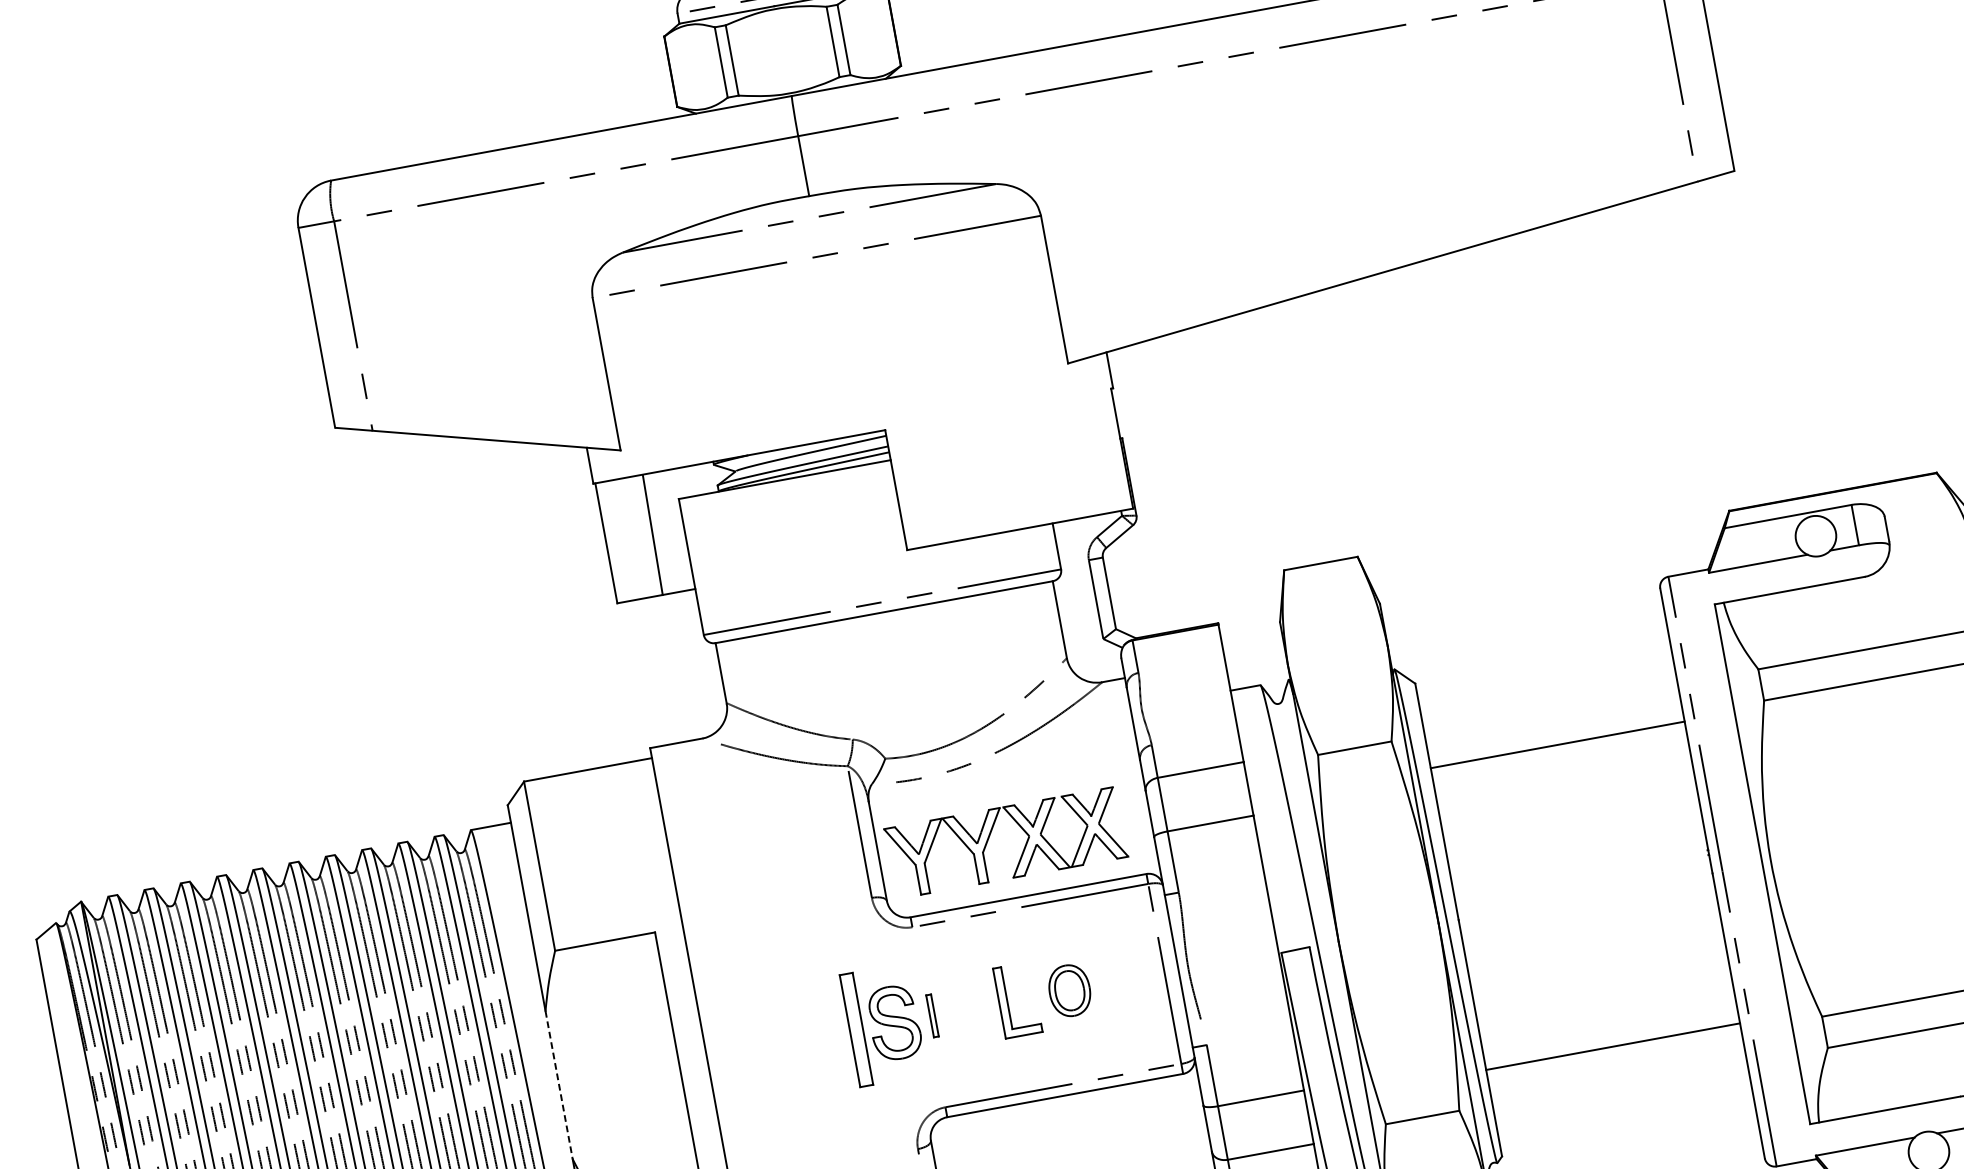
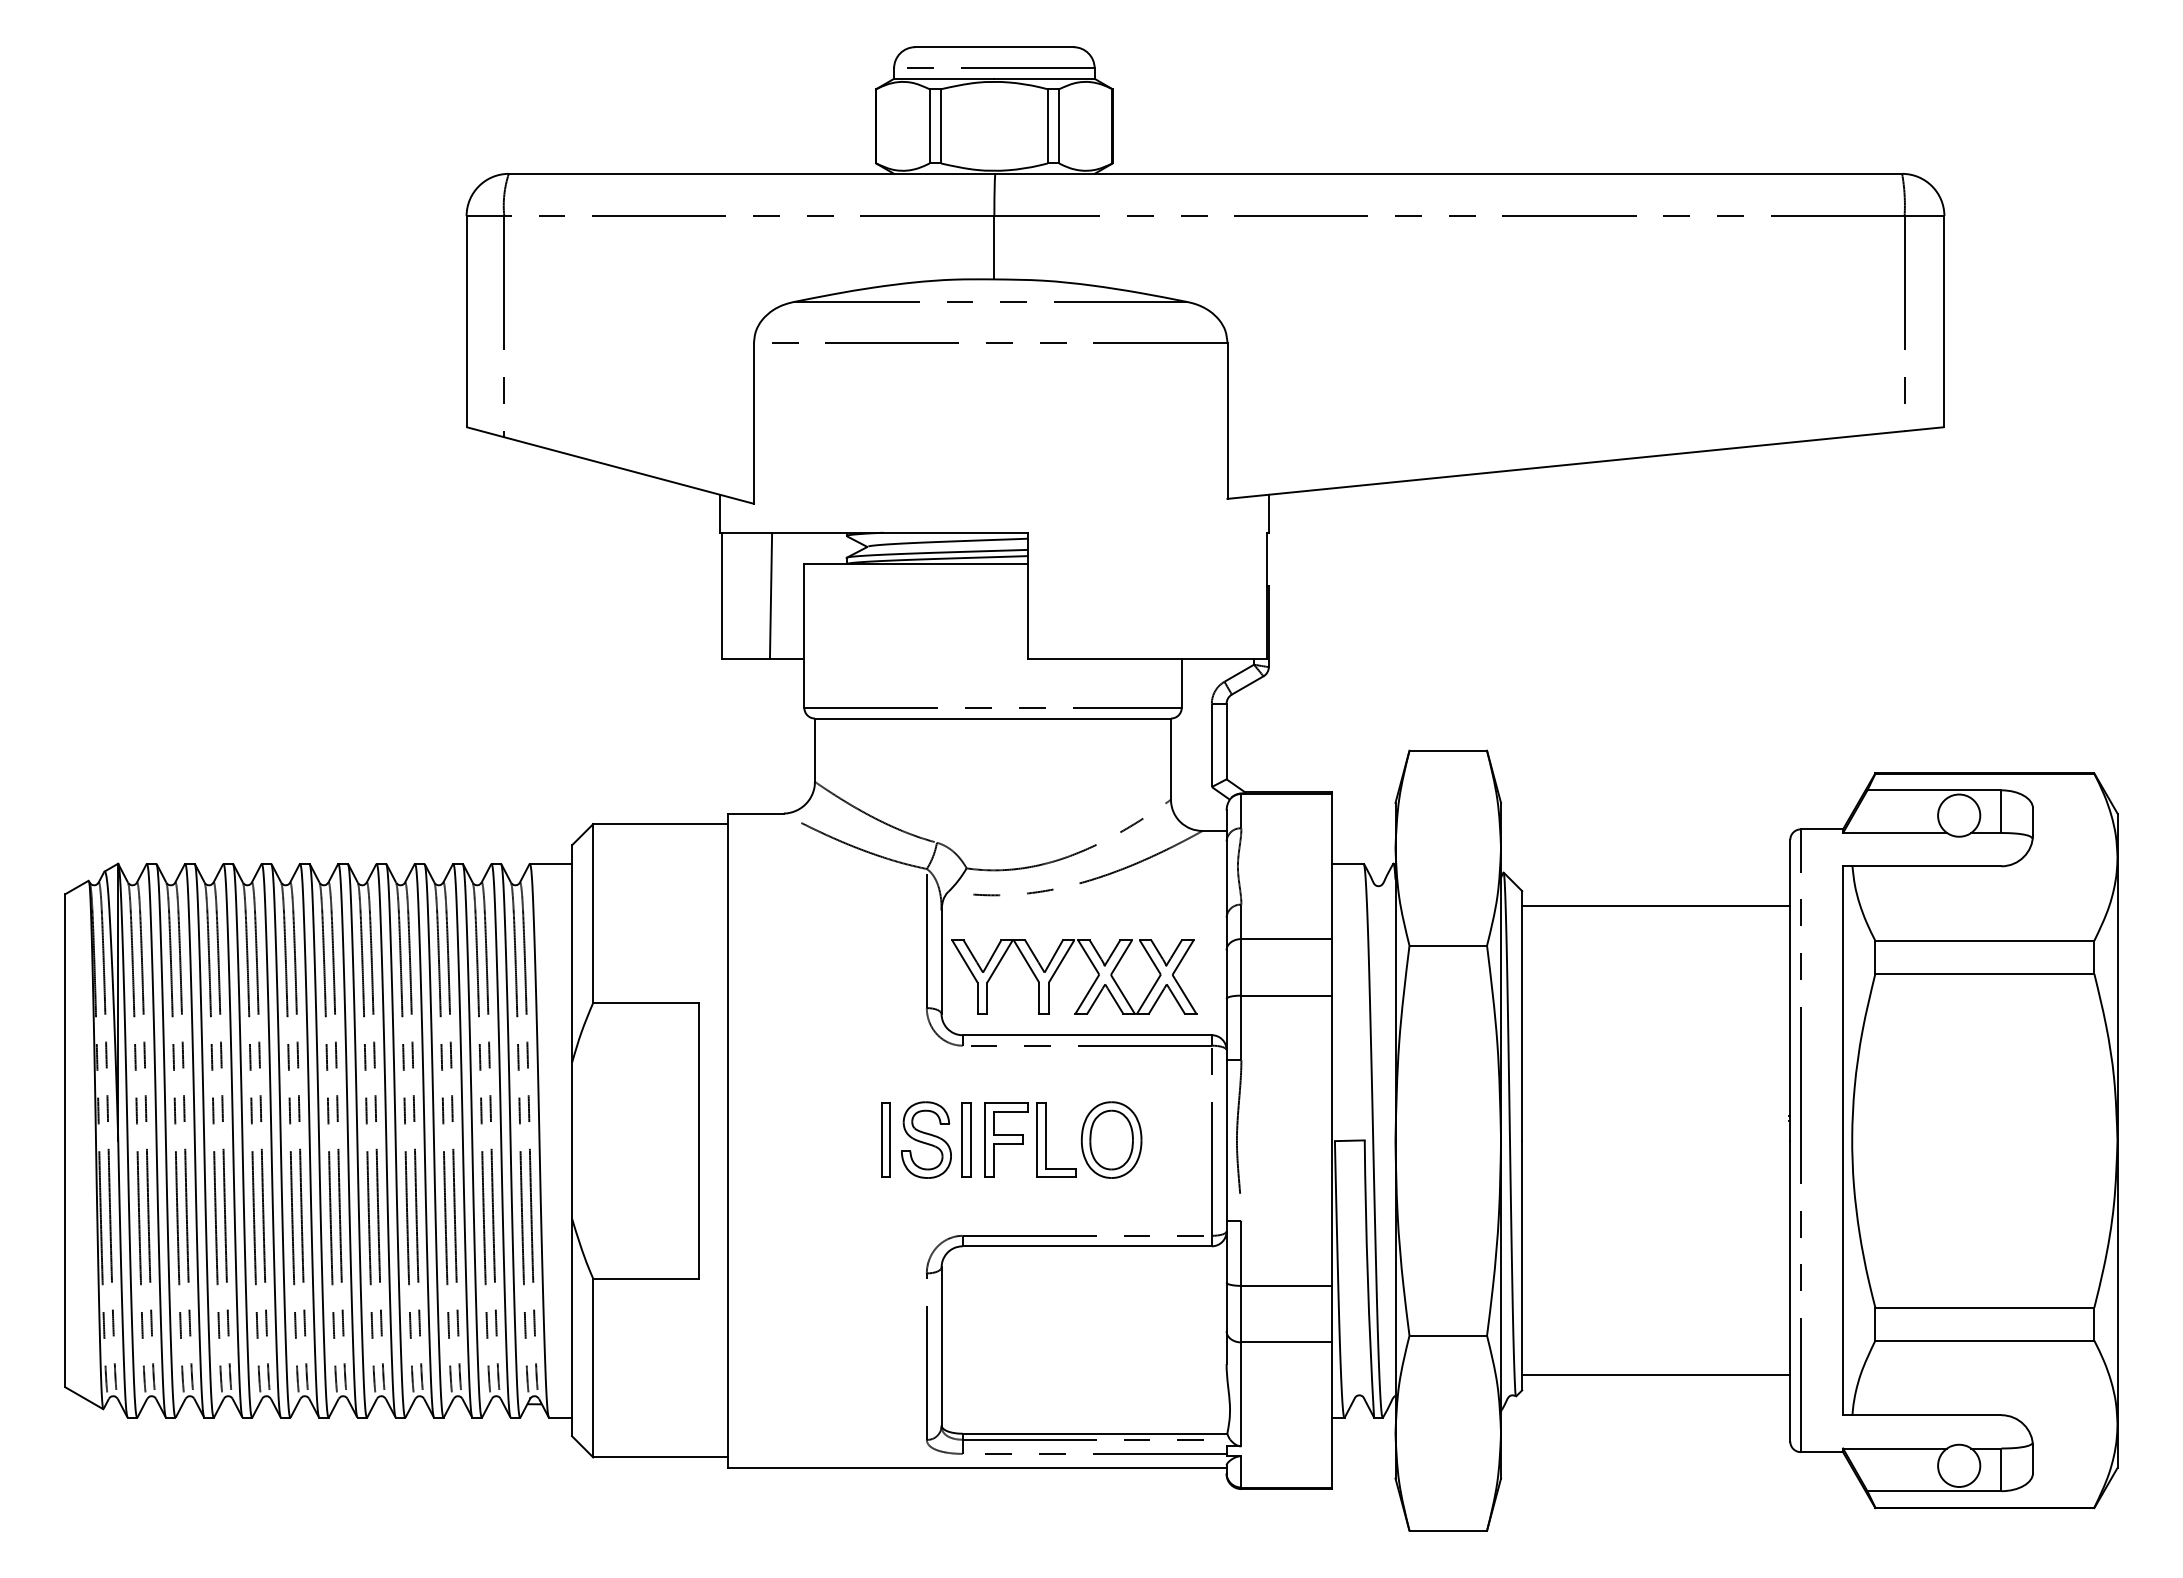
line: (1558, 744) -> (1656, 906), moved
part: (1069, 990) -> (1111, 1139), size x1.43
part: (970, 1008) -> (1006, 1139), added
part: (932, 1015) -> (966, 1139), size x1.67
part: (855, 1029) -> (885, 1139), size x0.62
line: (1613, 1046) -> (1656, 1375), moved
line: (559, 1085) -> (572, 1141), dashed -> solid

